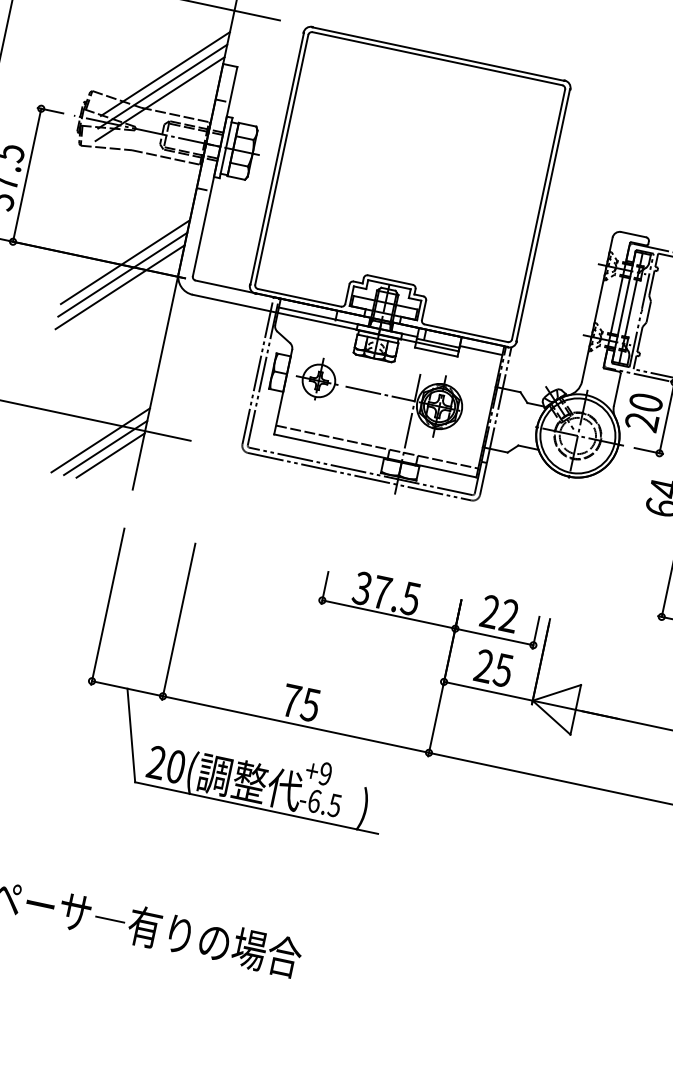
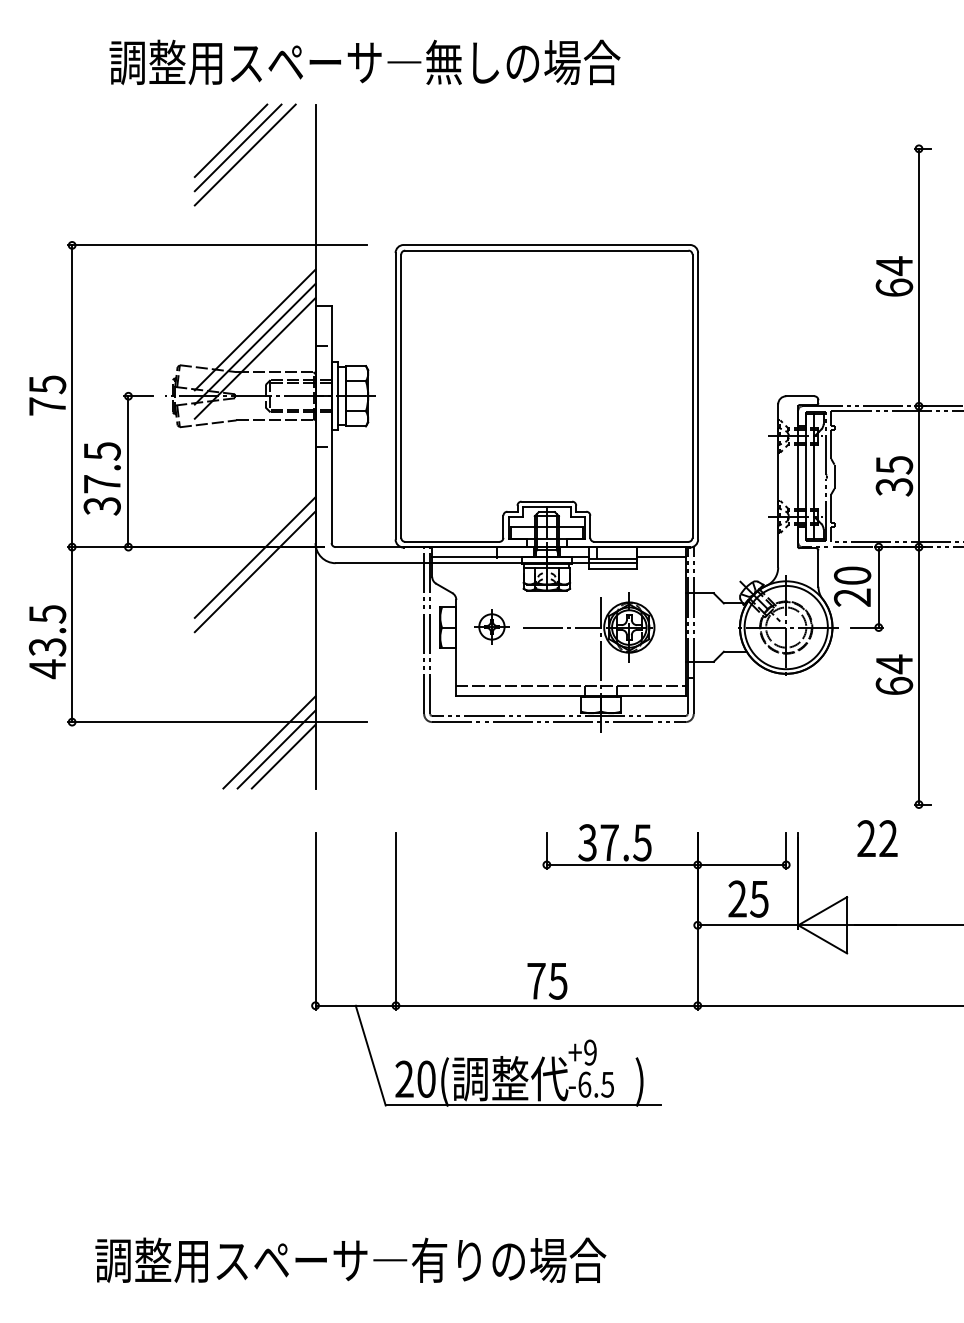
line: (124, 262) -> (254, 543), removed
part: (317, 378) -> (490, 625), size x0.7
text: (499, 613) -> (877, 838), moved

